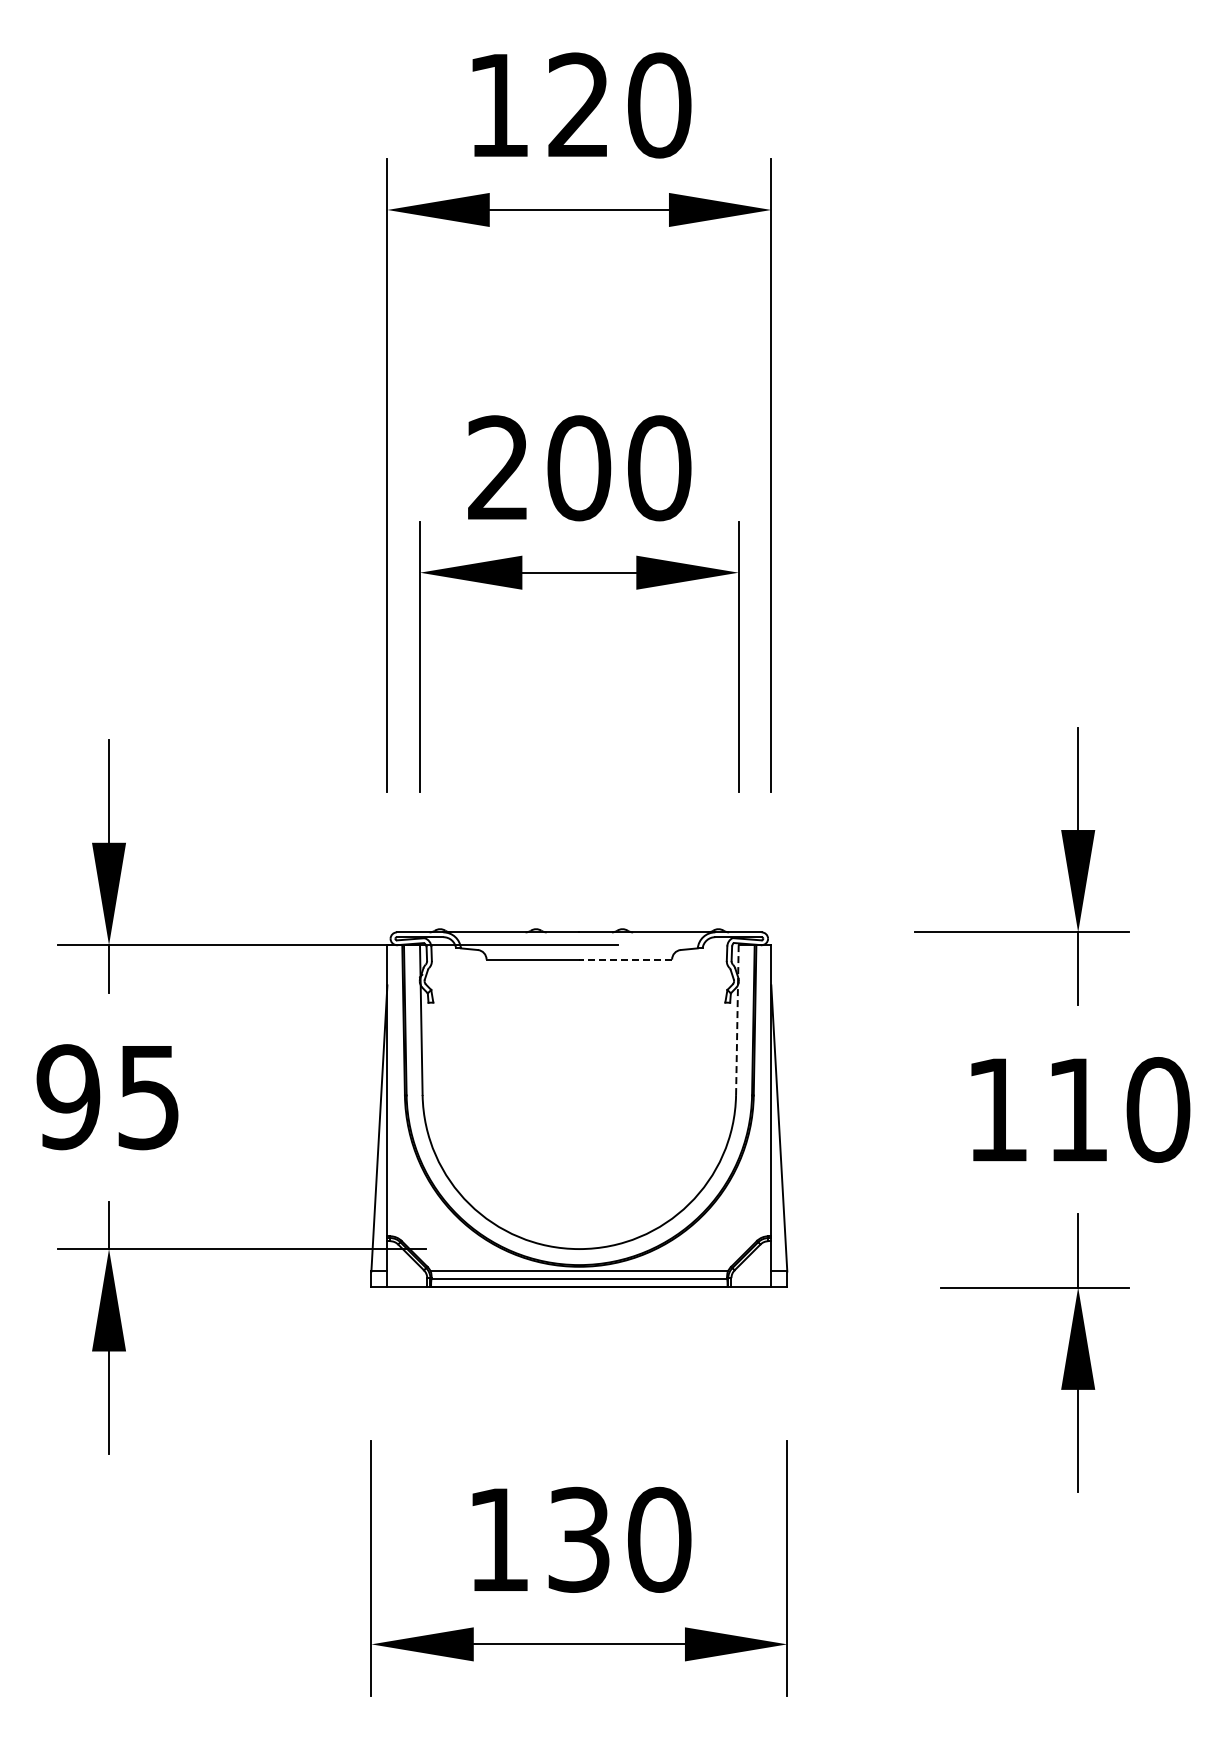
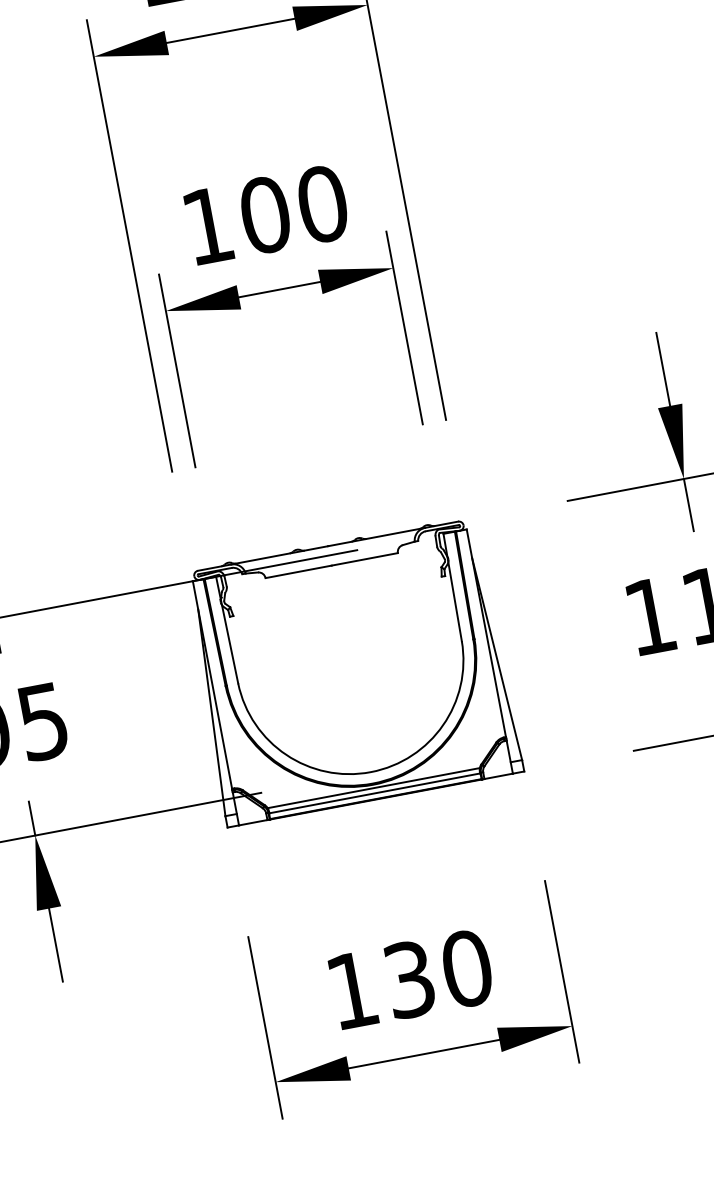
text: (497, 467) -> (207, 225), 200 -> 100
line: (625, 959) -> (364, 559), dashed -> solid
line: (737, 1020) -> (452, 587), dashed -> solid

